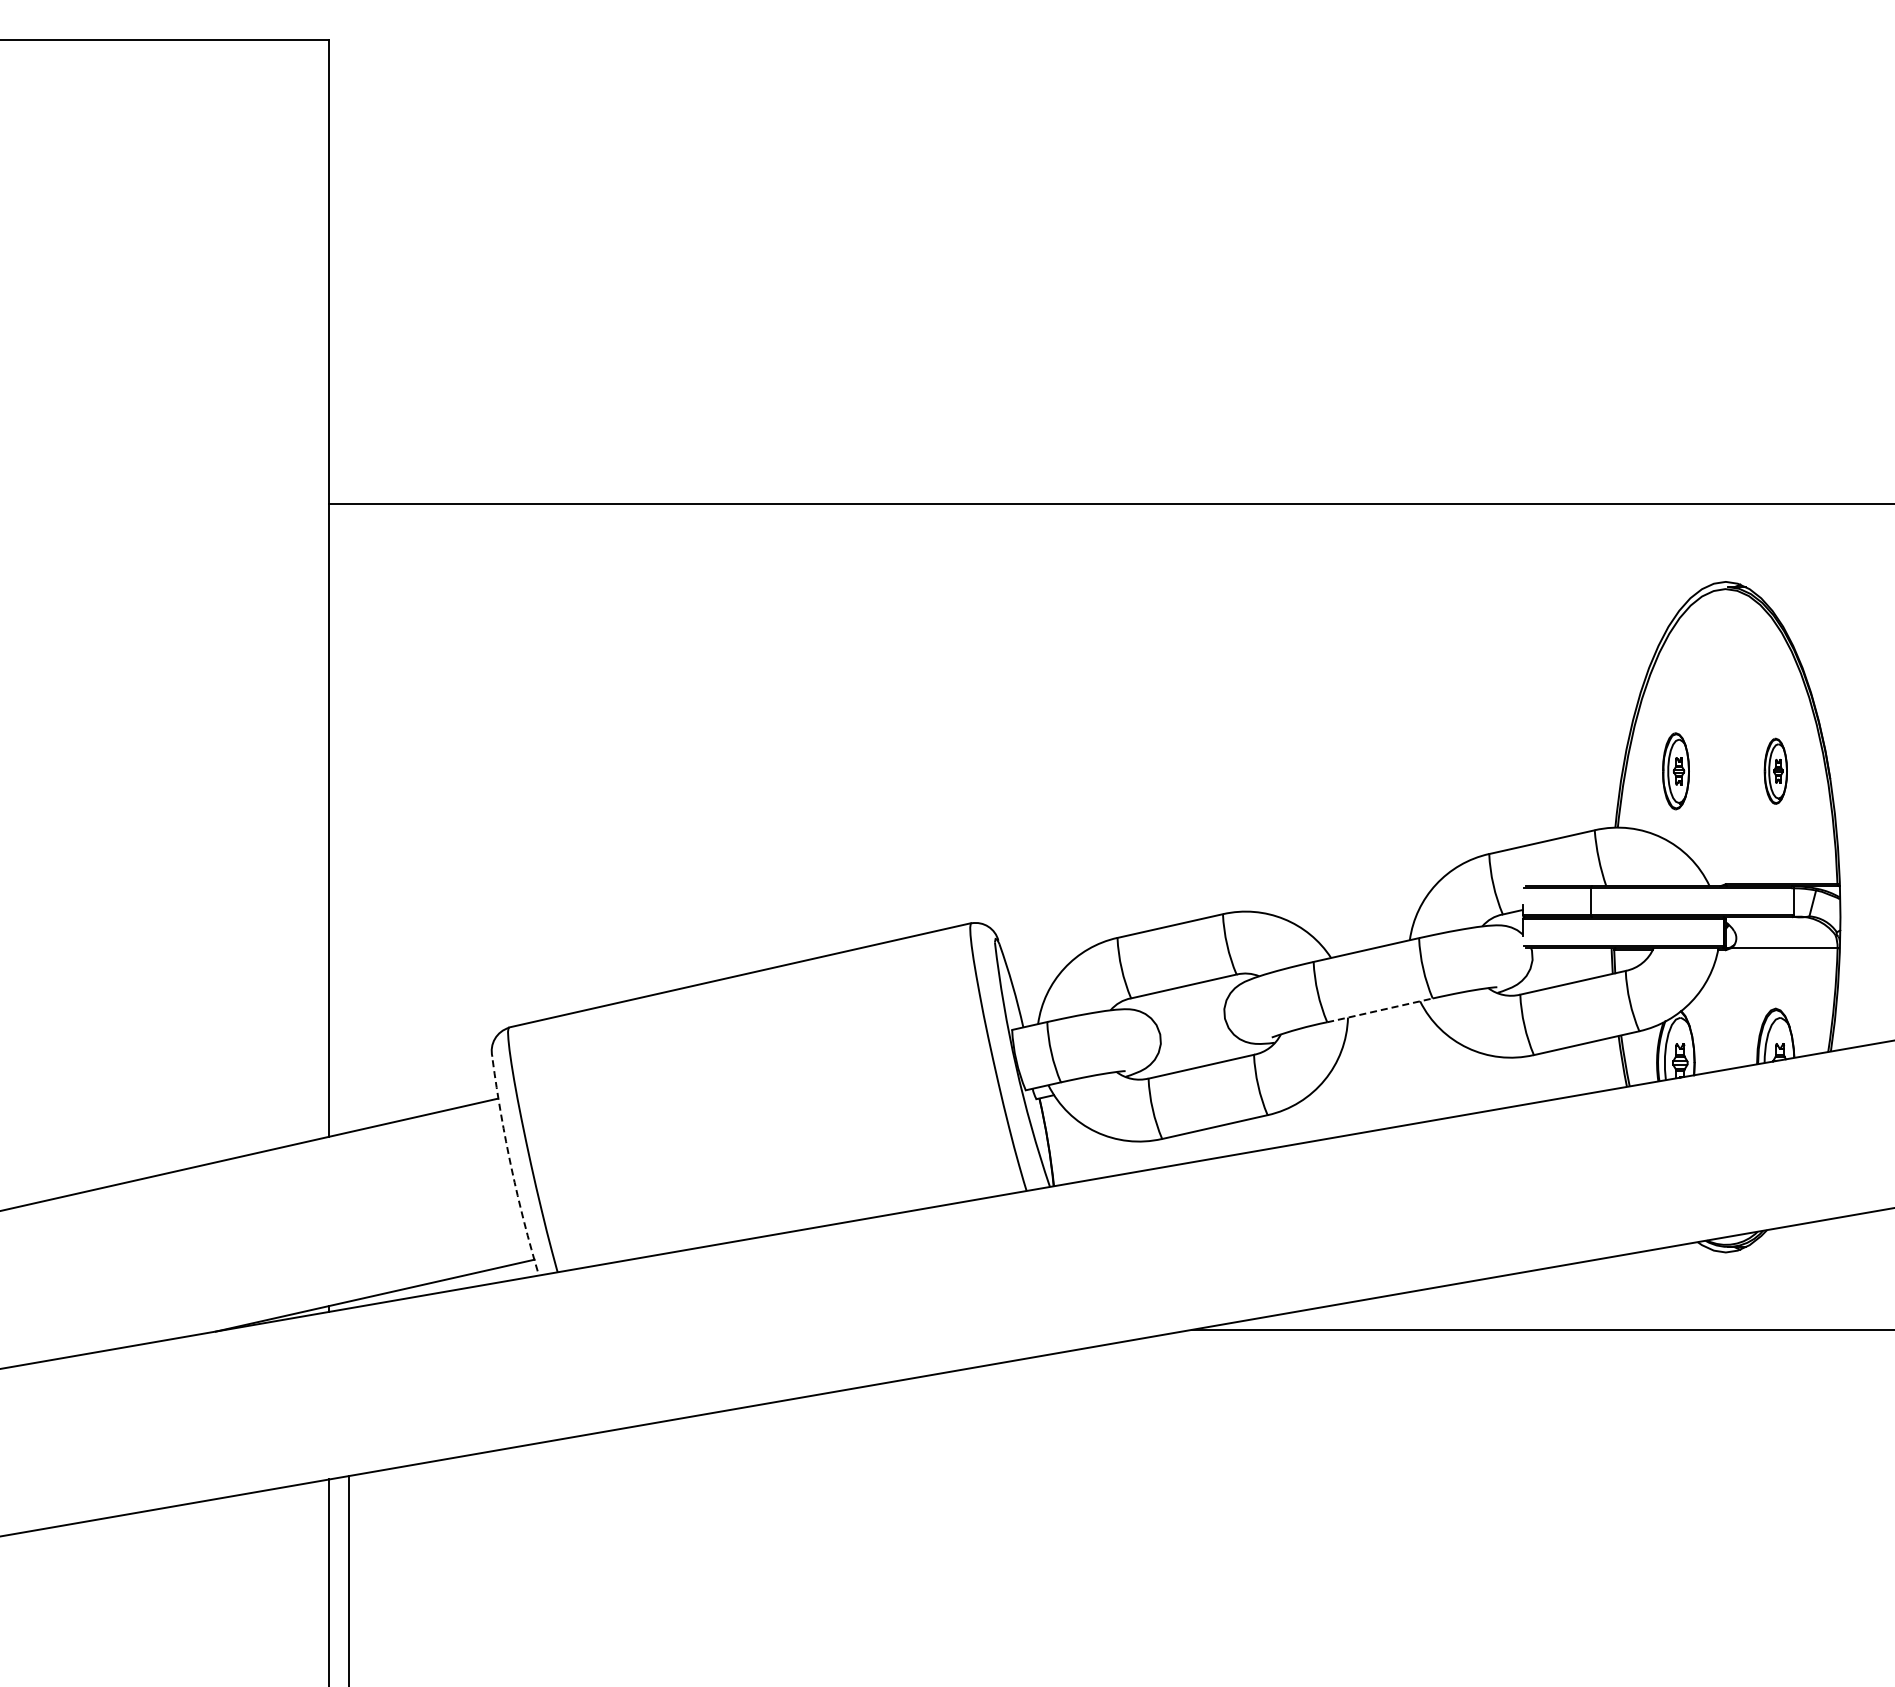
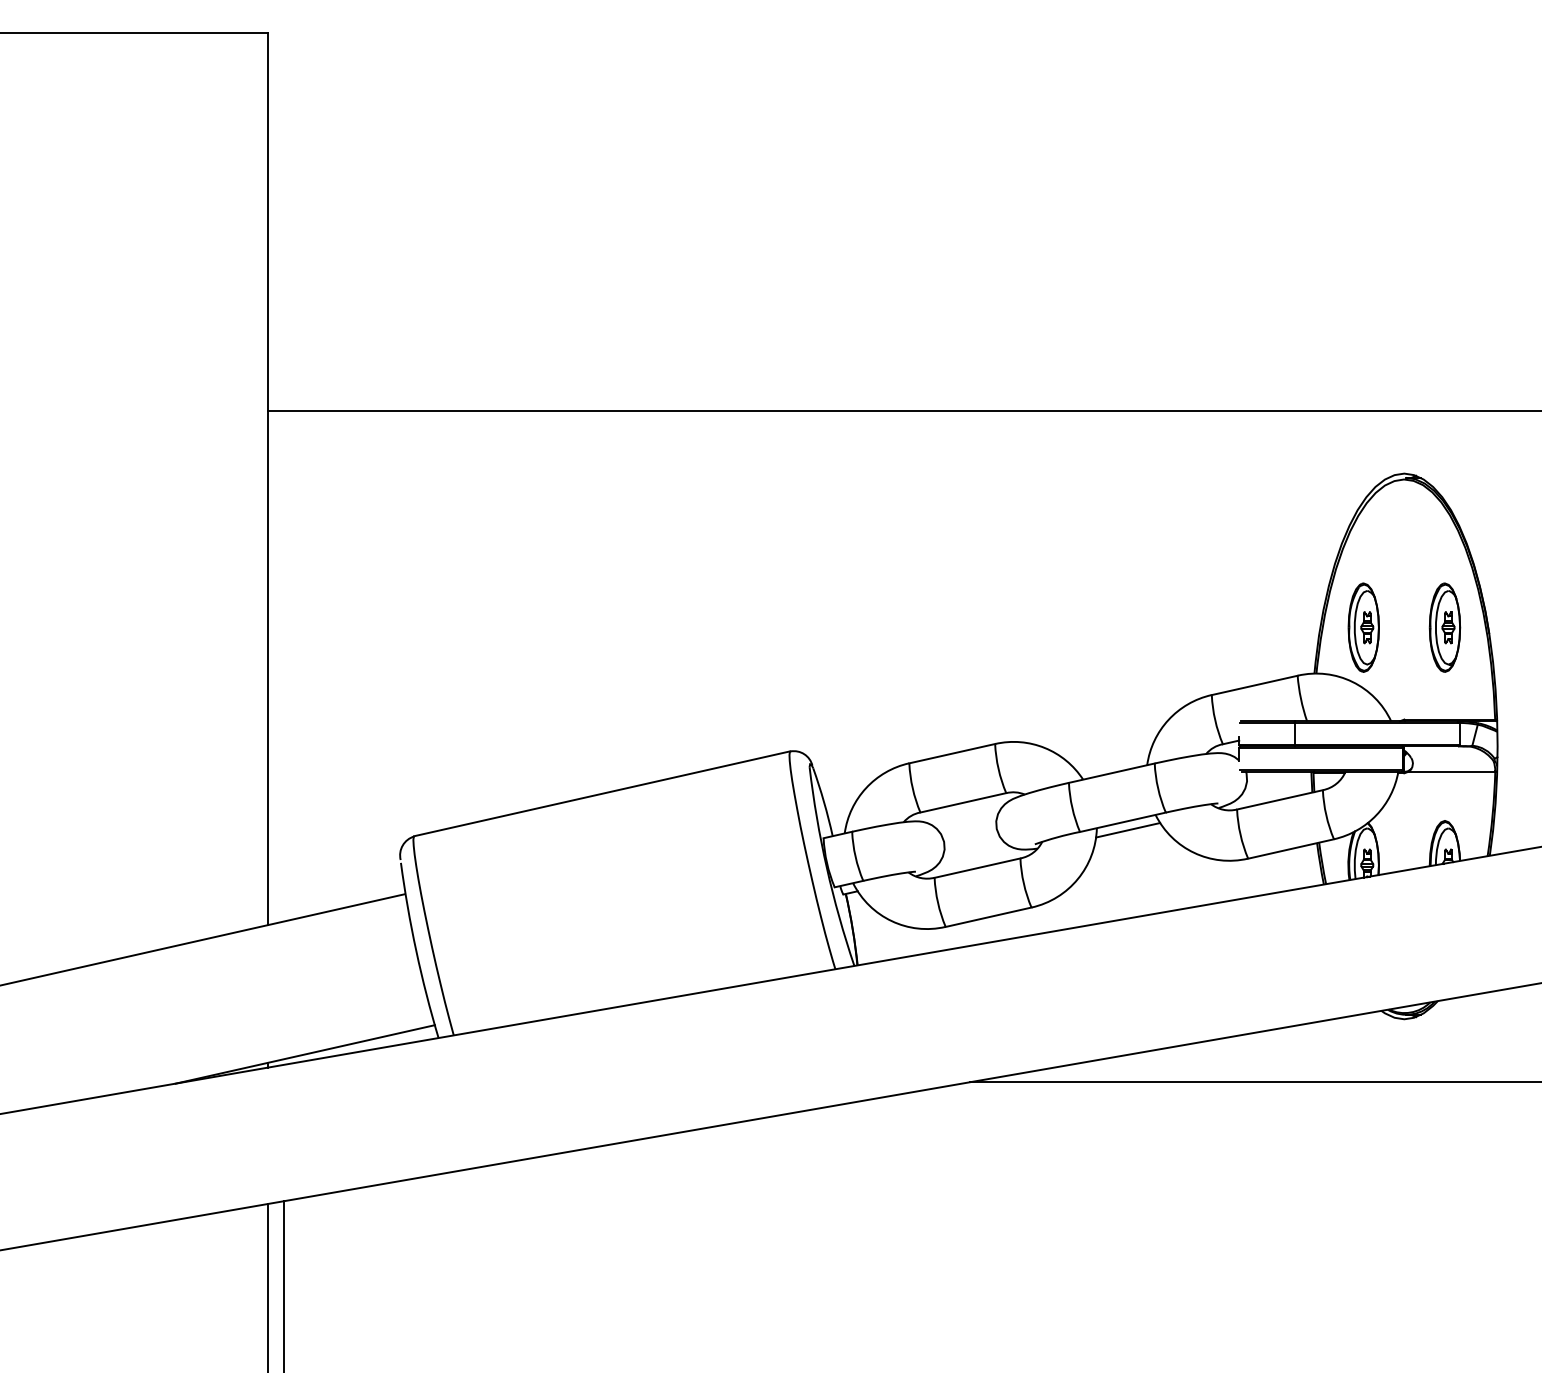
part: (1675, 771) -> (1363, 627), size x1.43
part: (1775, 771) -> (1444, 627), size x1.67
line: (1380, 1010) -> (1123, 822), dashed -> solid
line: (1386, 1020) -> (1128, 830), added
arc: (511, 1168) -> (416, 950), dashed -> solid

